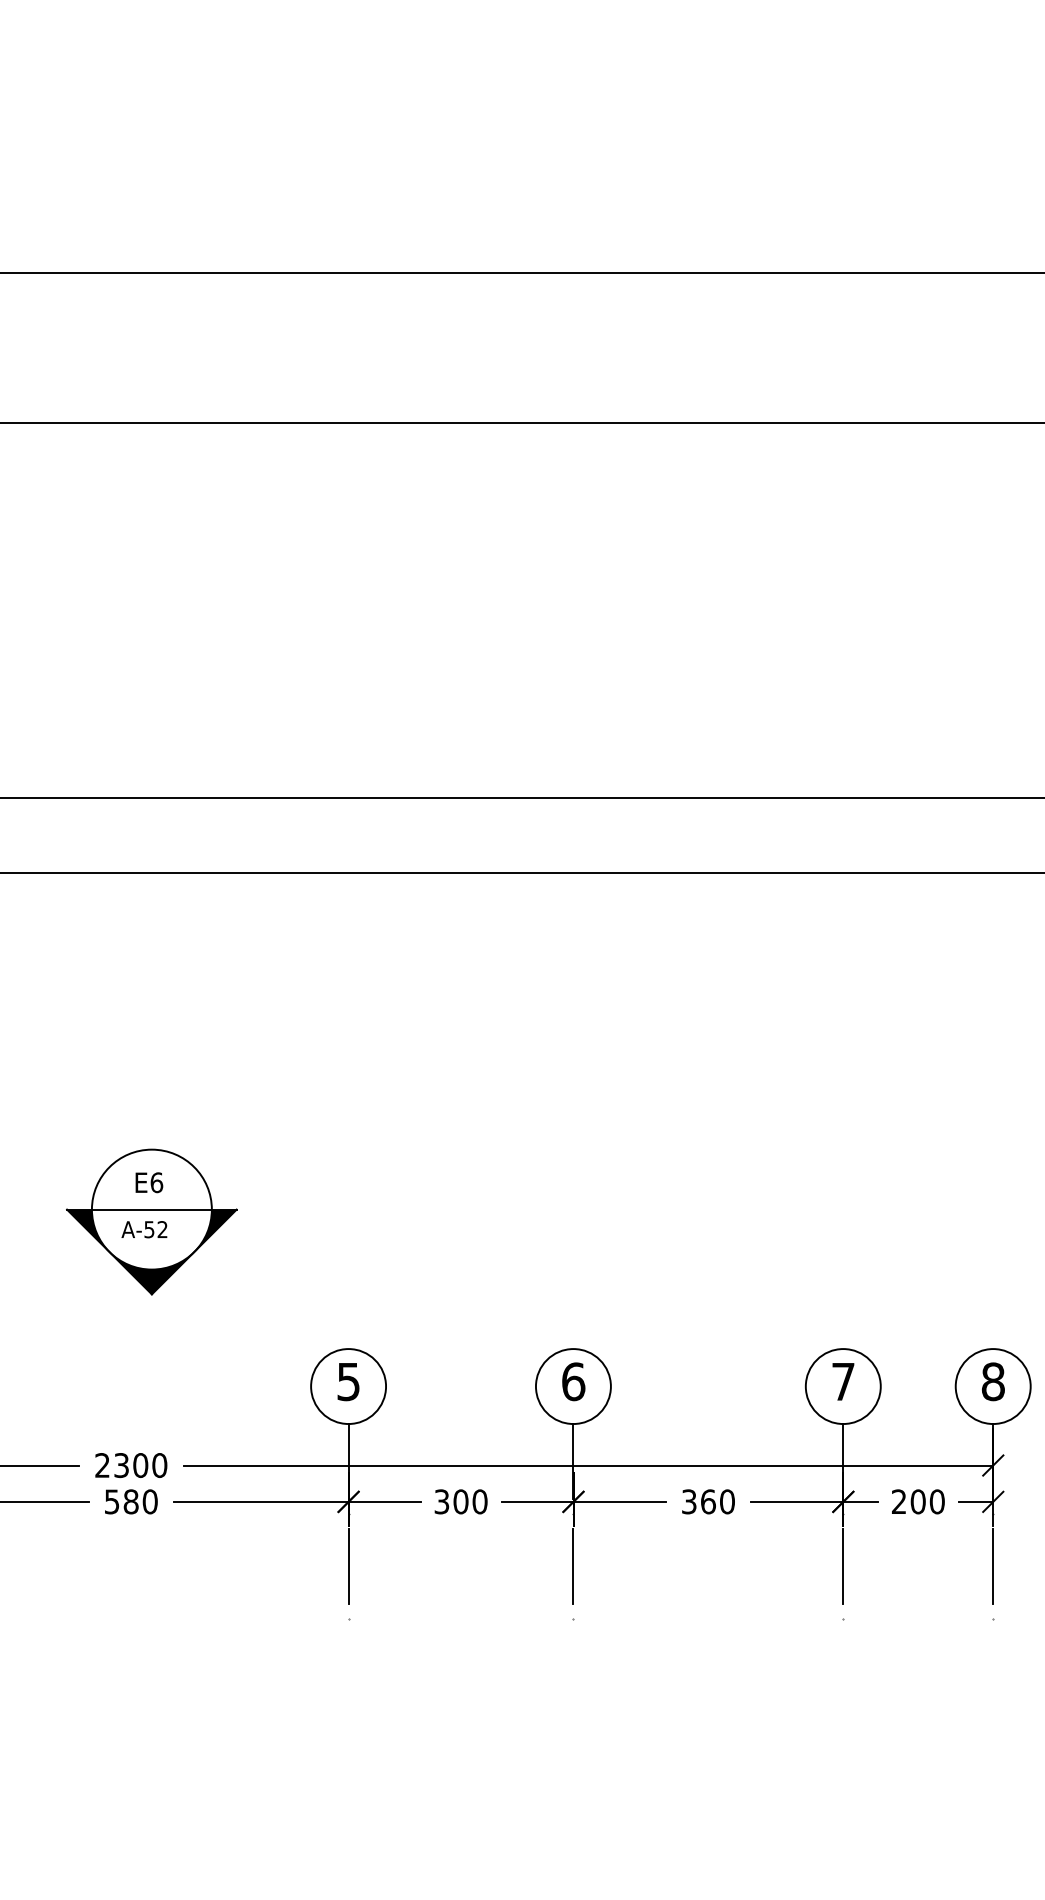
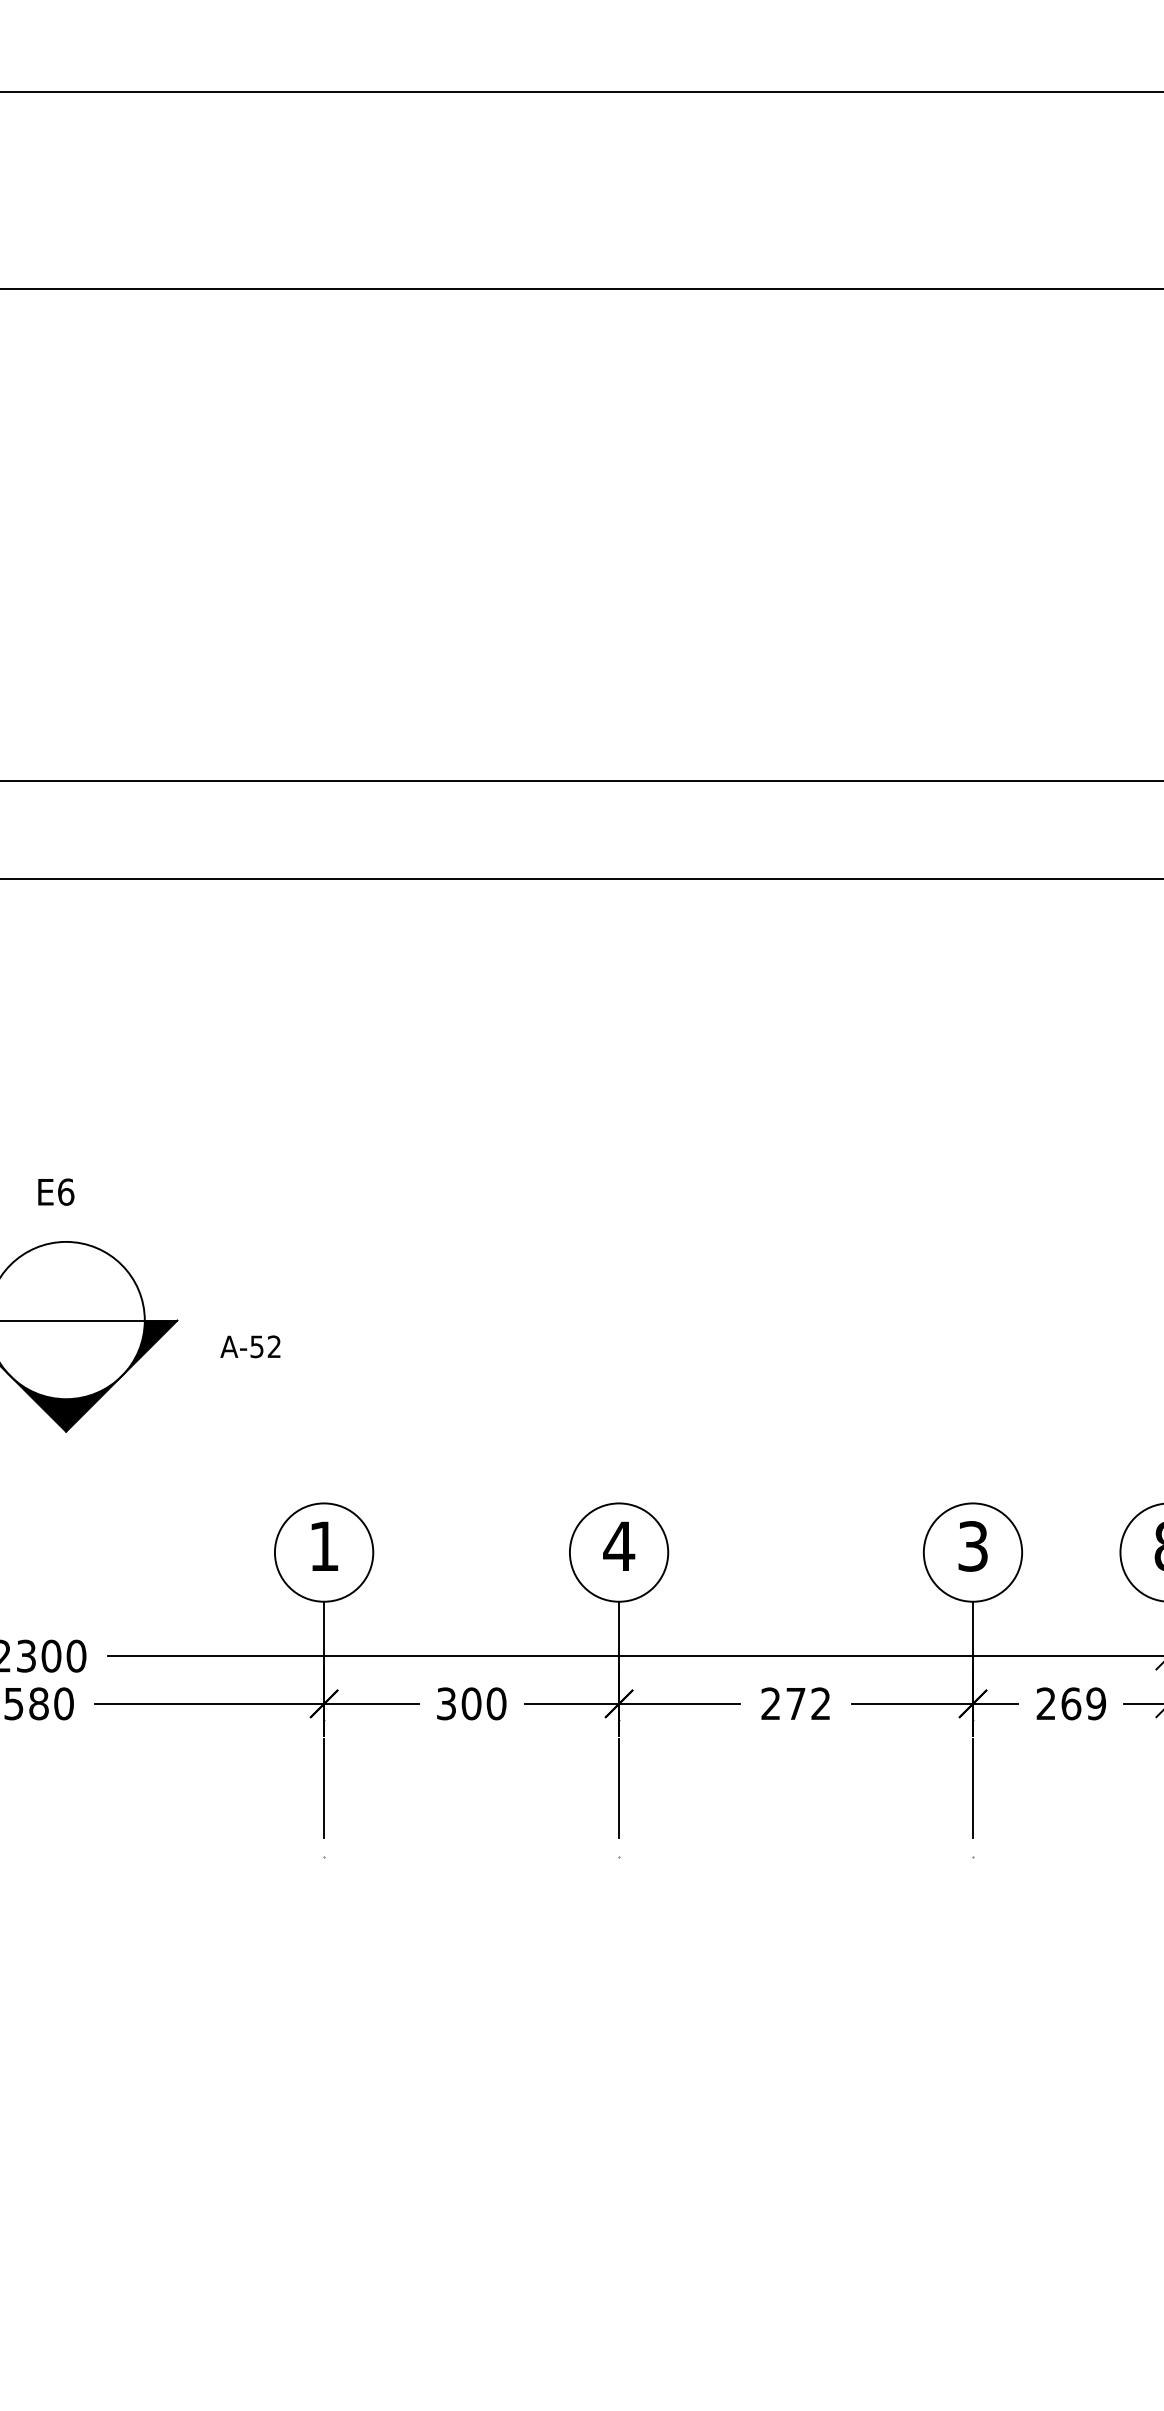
text: (149, 1182) -> (56, 1191), moved
text: (144, 1229) -> (250, 1346), moved
text: (573, 1381) -> (619, 1545), 6 -> 4
text: (843, 1381) -> (973, 1545), 7 -> 3
text: (348, 1382) -> (324, 1547), 5 -> 1
text: (708, 1501) -> (796, 1703), 360 -> 272
text: (927, 1501) -> (1083, 1703), 200 -> 269

